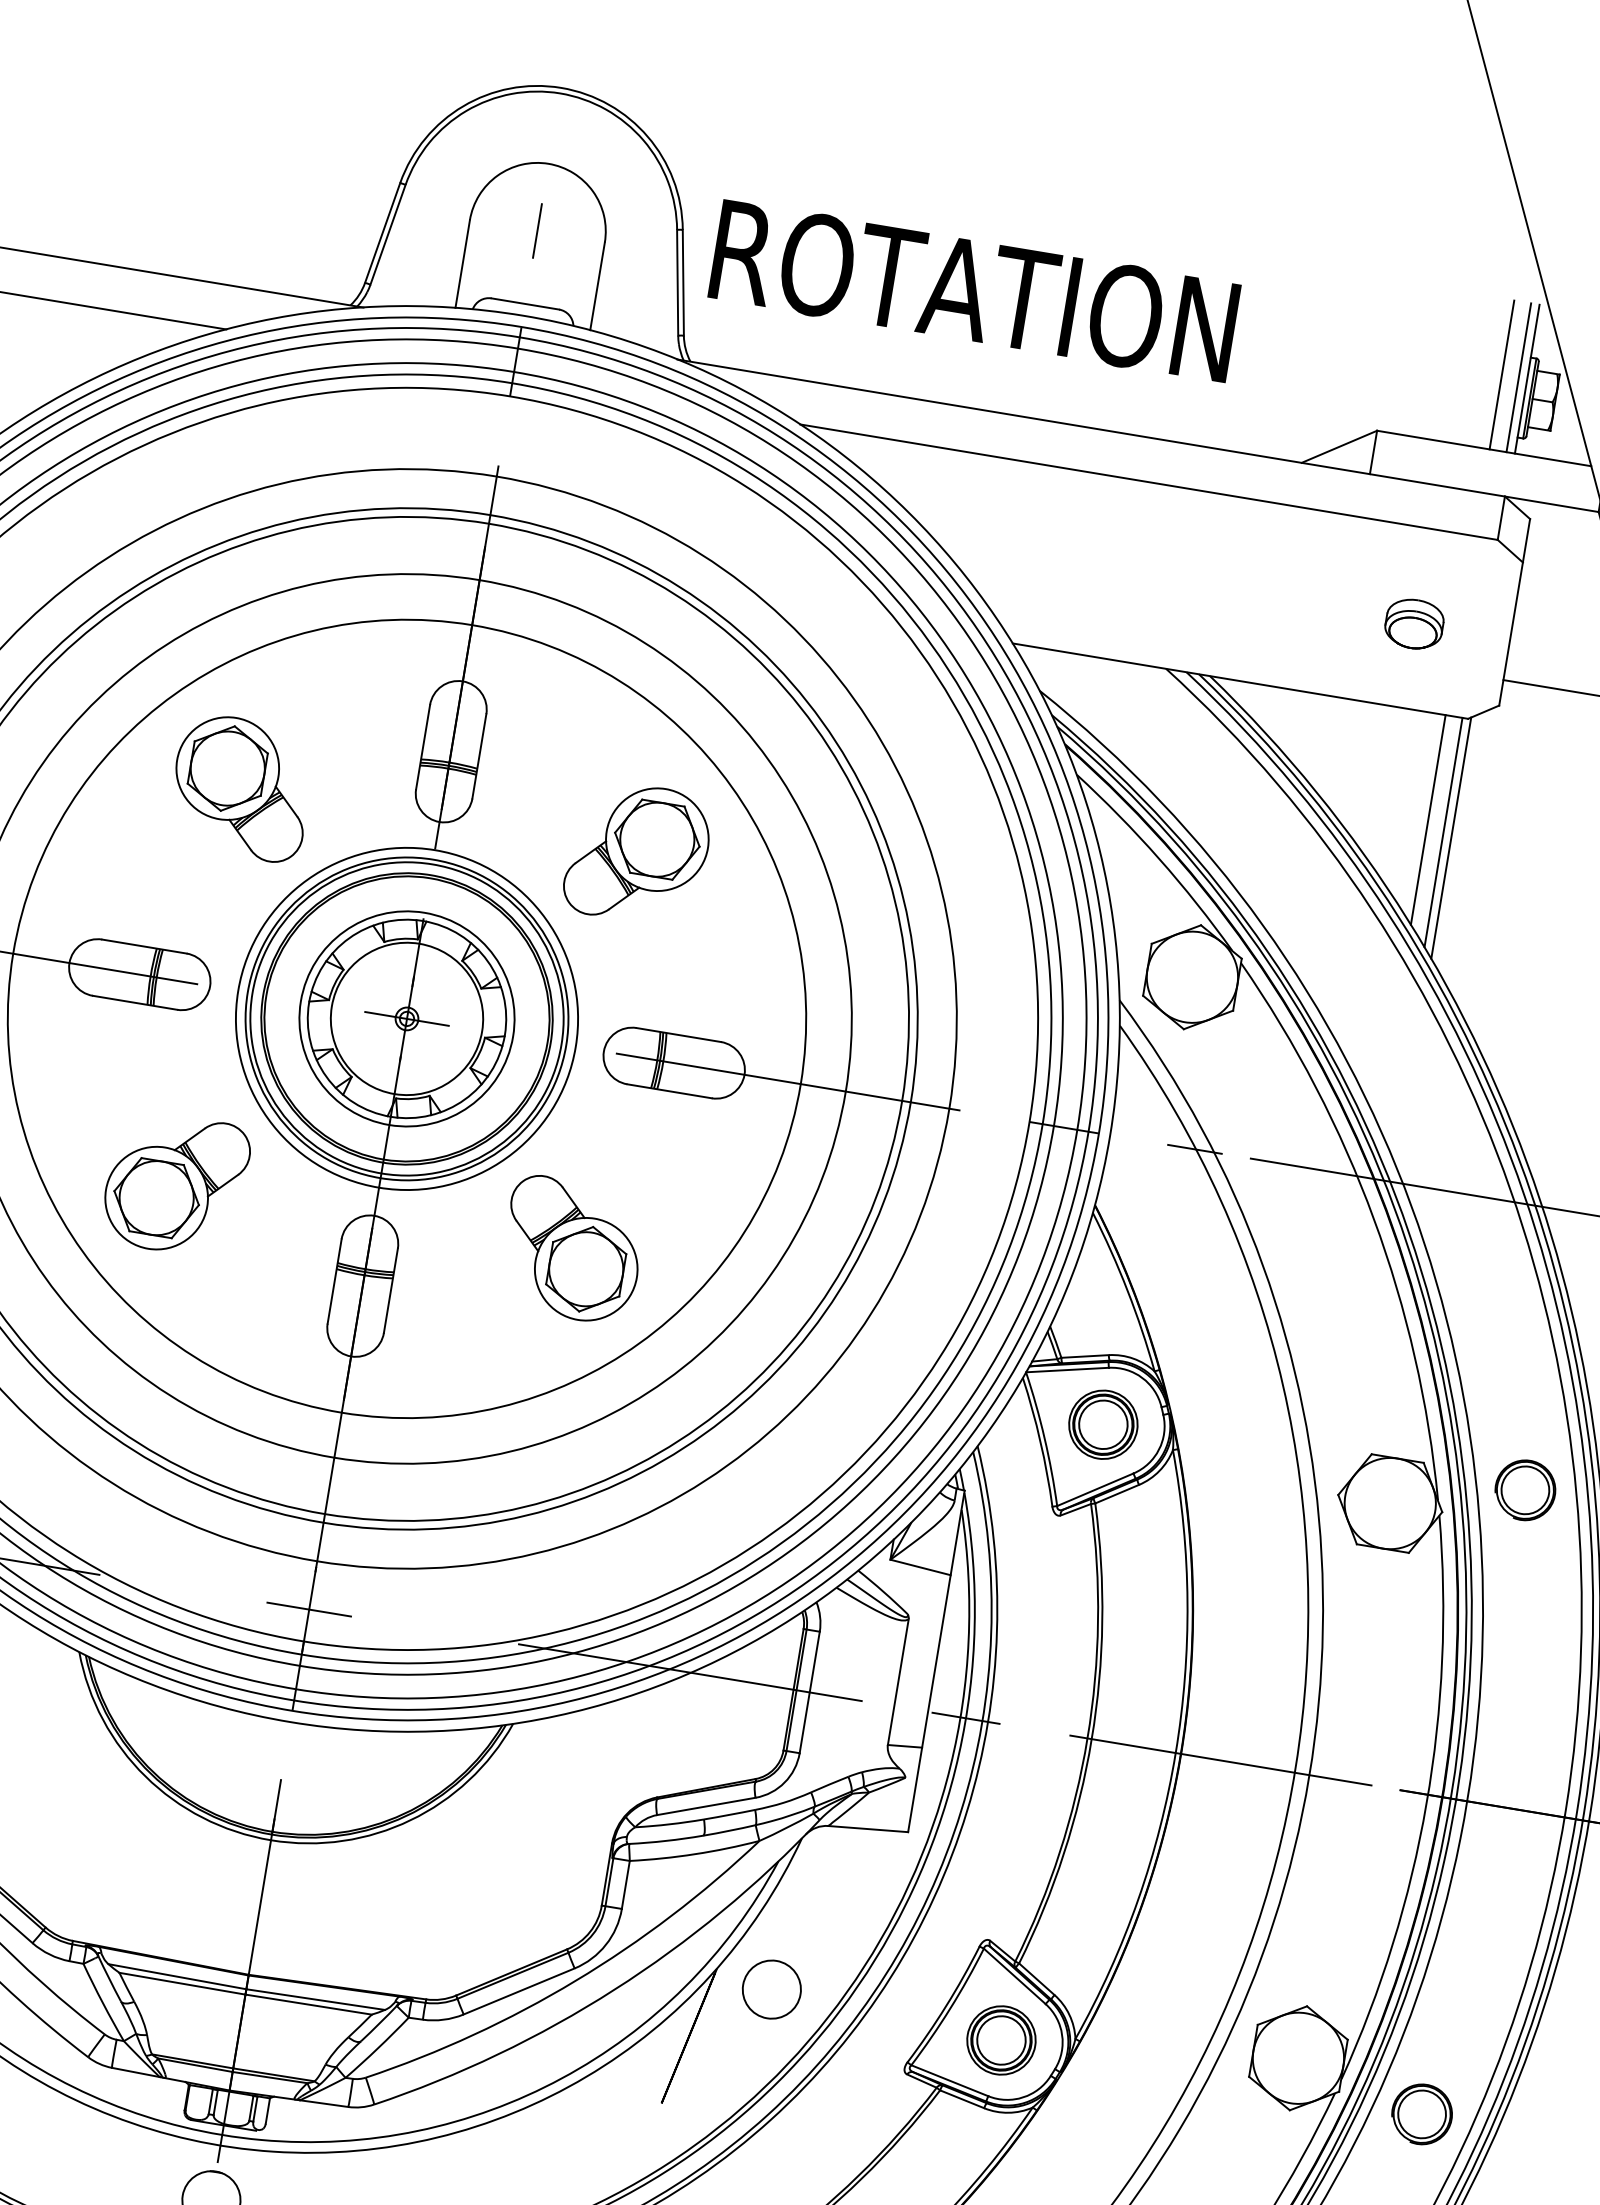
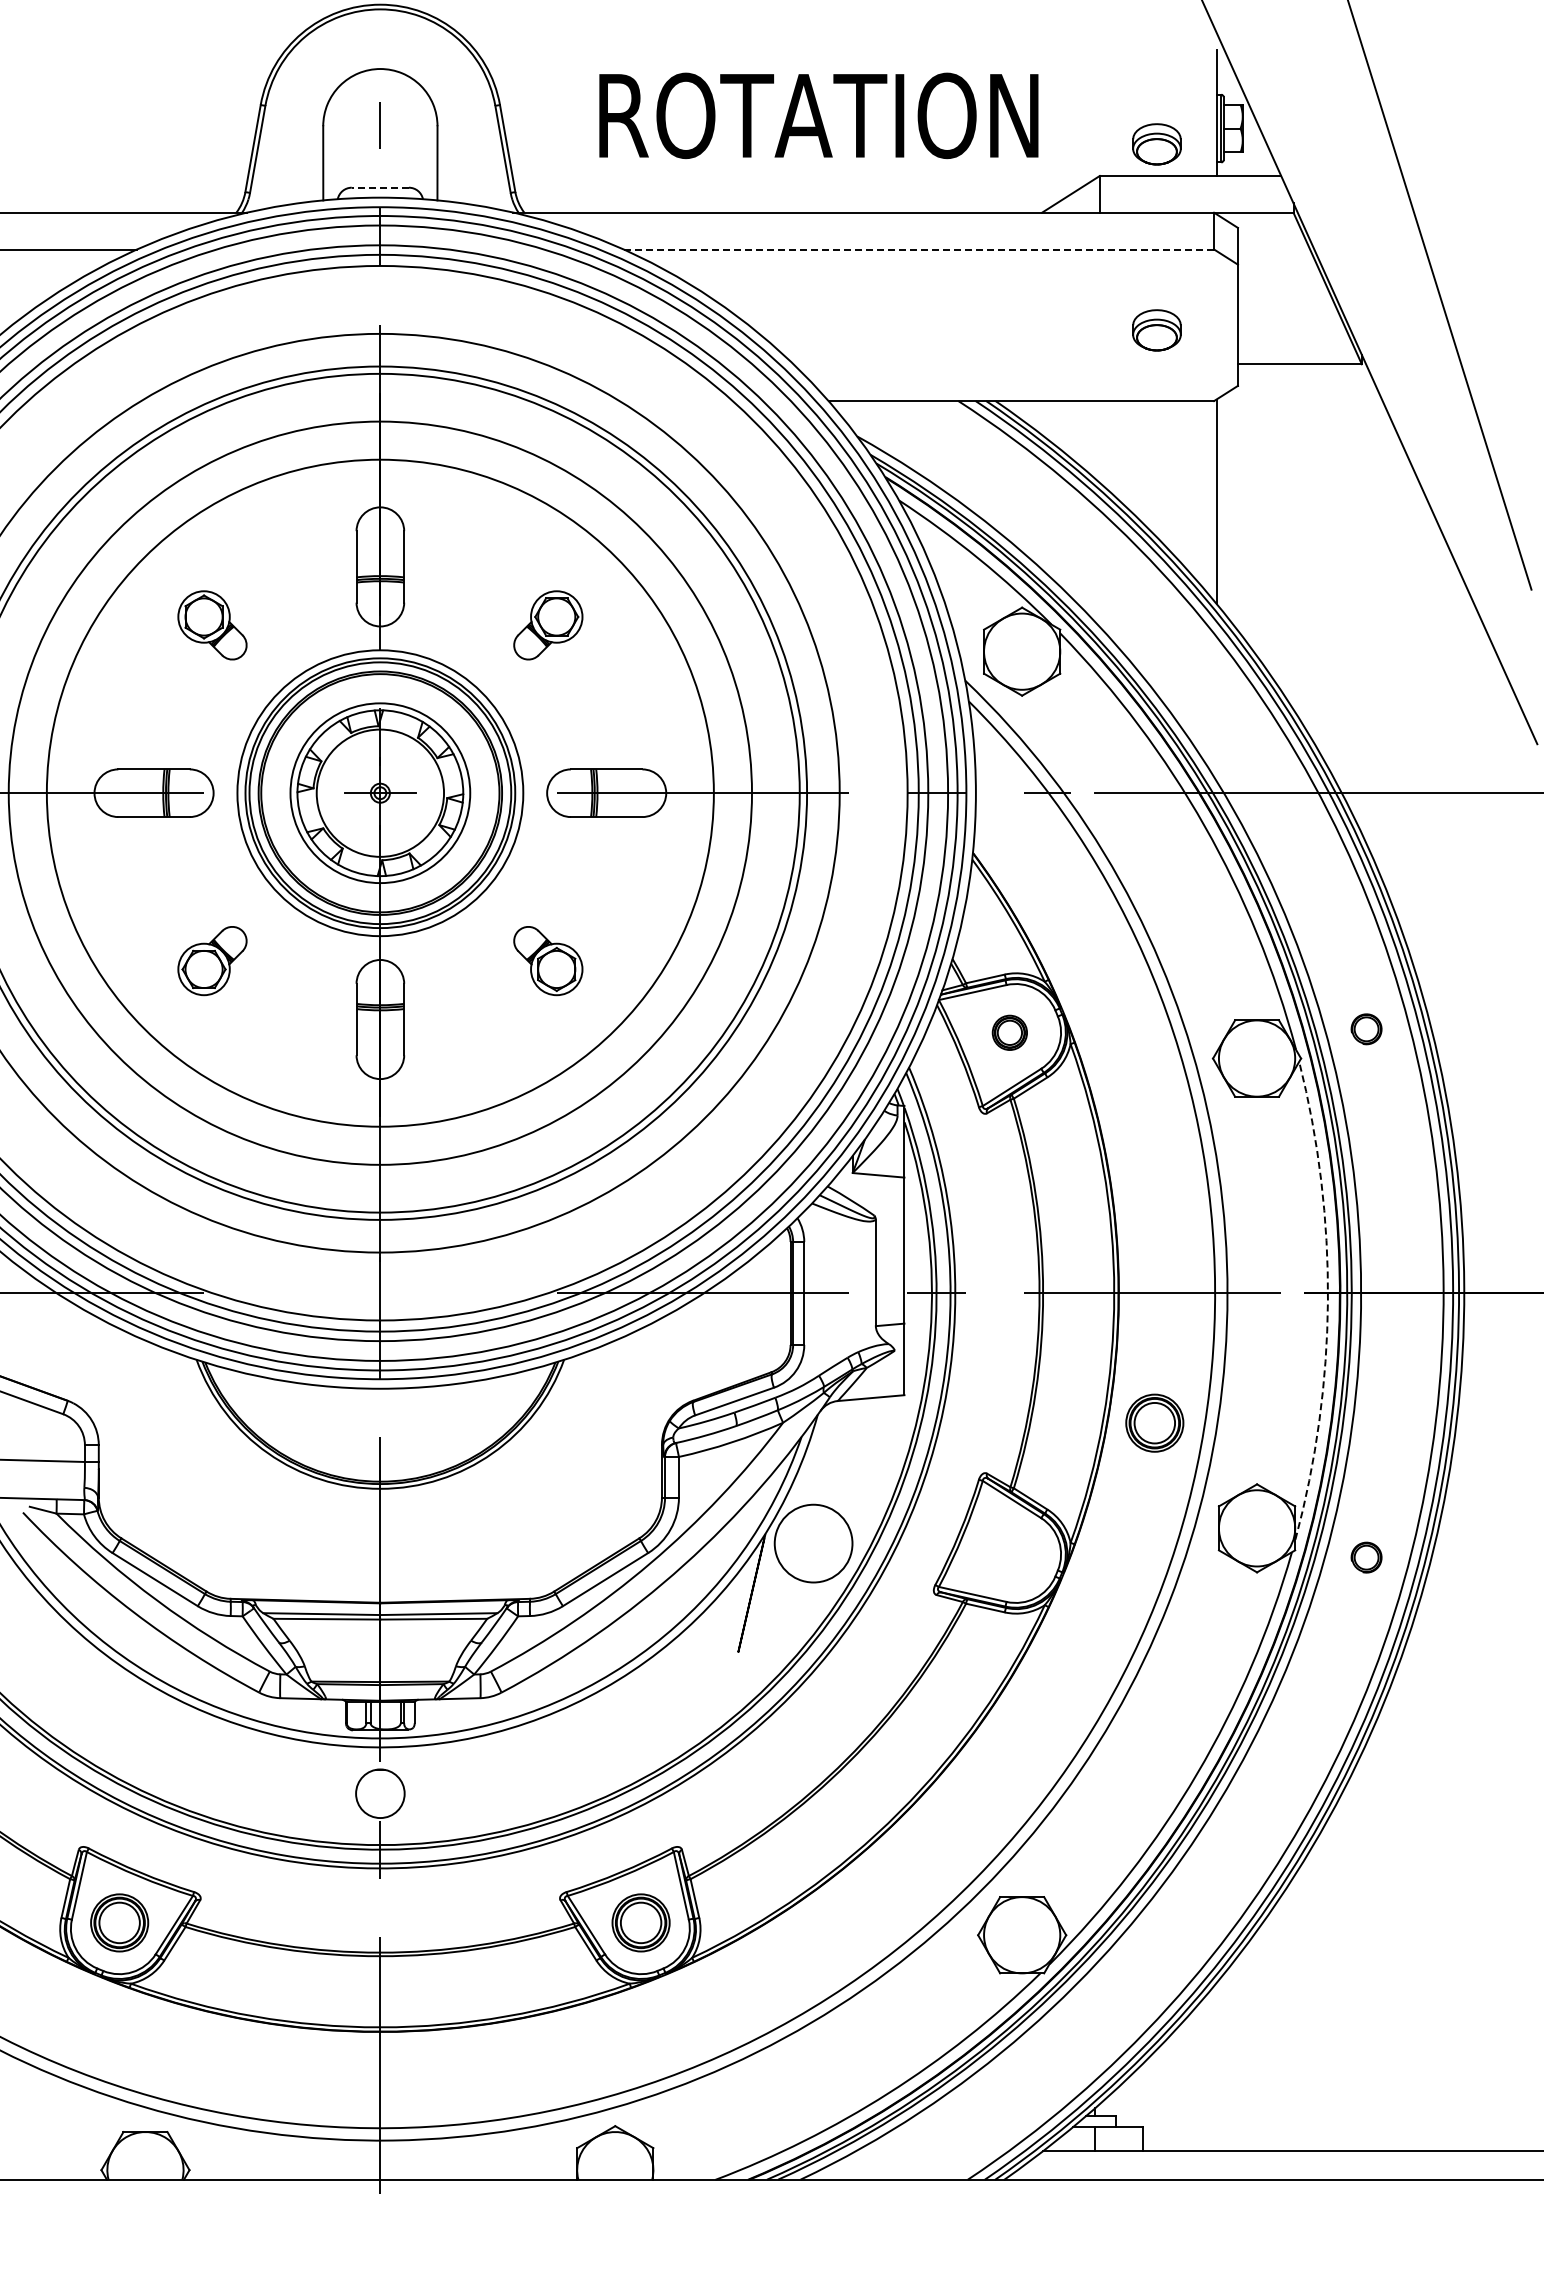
text: (974, 290) -> (818, 115), moved
line: (525, 303) -> (380, 187), solid -> dashed
line: (1502, 374) -> (1195, 112), removed
line: (1519, 377) -> (1209, 112), removed
part: (1450, 404) -> (1156, 144), added
line: (1148, 482) -> (918, 249), solid -> dashed
part: (241, 788) -> (212, 625), size x0.6
line: (1428, 819) -> (1195, 489), removed
line: (1443, 833) -> (1209, 498), removed
part: (638, 853) -> (548, 625), size x0.6
part: (176, 1183) -> (212, 960), size x0.6
part: (572, 1249) -> (548, 960), size x0.6
part: (1103, 1424) -> (1009, 1032), size x0.6
part: (1525, 1490) -> (1366, 1029), size x0.6
line: (309, 1609) -> (380, 1293), removed
arc: (1426, 1803) -> (1327, 1300), solid -> dashed
circle: (771, 1989) -> (813, 1543), size x1.6
part: (1001, 2039) -> (1154, 1422), moved
part: (1421, 2114) -> (1366, 1557), size x0.6

